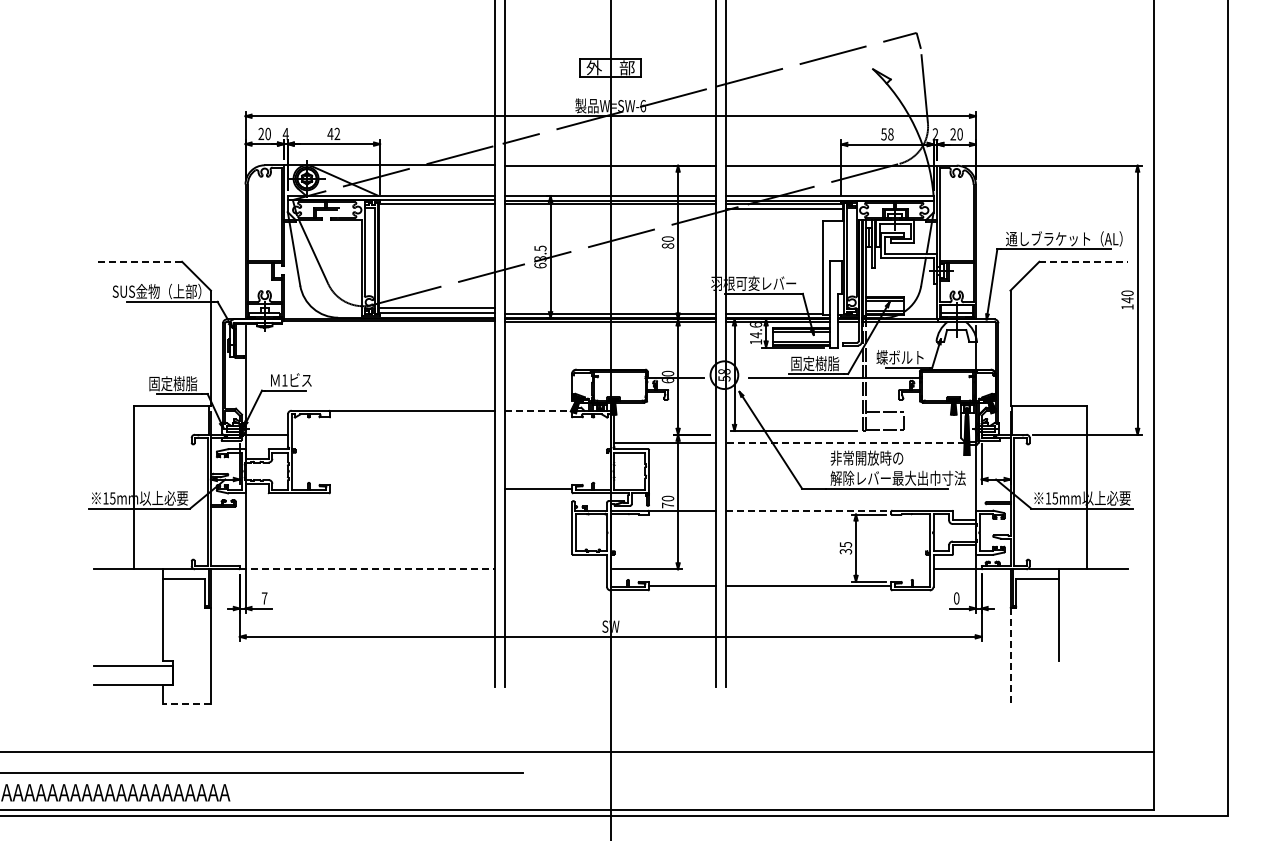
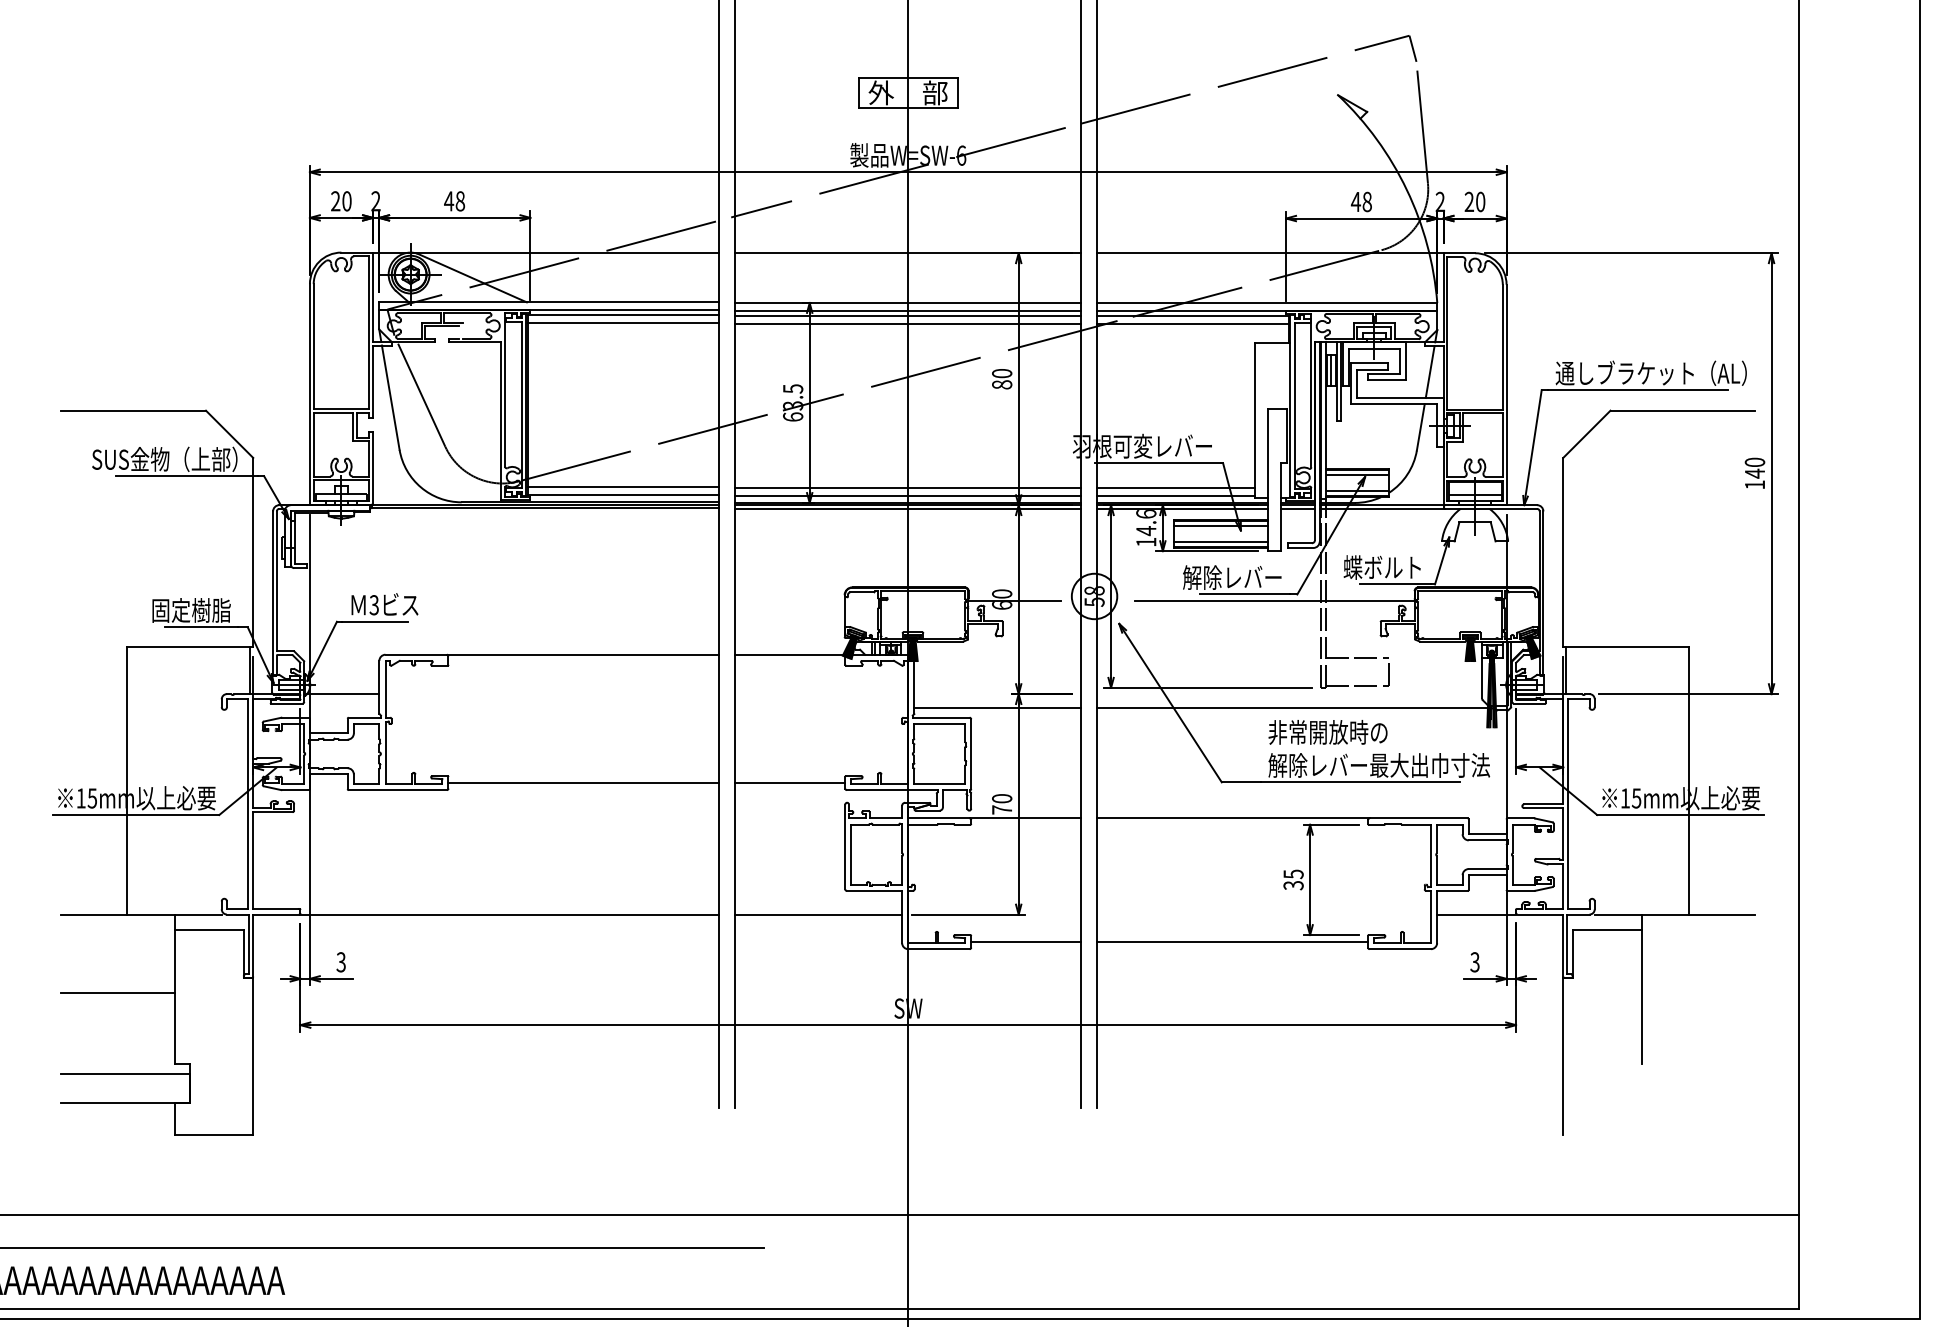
text: (285, 133) -> (375, 200), 4 -> 2
text: (337, 133) -> (460, 200), 42 -> 48
text: (883, 134) -> (1355, 202), 58 -> 48
line: (436, 208) -> (622, 323), added
line: (610, 208) -> (907, 323), added
line: (137, 261) -> (132, 410), dashed -> solid
line: (1084, 261) -> (1684, 410), dashed -> solid
line: (610, 308) -> (907, 487), added
line: (774, 308) -> (1176, 487), added
text: (808, 363) -> (1232, 577), 固定樹脂 -> 解除レバー
text: (284, 380) -> (373, 605), 1 -> 3
line: (539, 410) -> (791, 654), dashed -> solid
line: (845, 443) -> (1292, 708), dashed -> solid
line: (412, 489) -> (583, 783), added
line: (809, 510) -> (1233, 818), dashed -> solid
line: (367, 569) -> (509, 914), dashed -> solid
line: (555, 569) -> (817, 914), added
text: (264, 598) -> (340, 962), 7 -> 3
text: (956, 598) -> (1474, 962), 0 -> 3
line: (127, 617) -> (116, 993), added
line: (1010, 656) -> (1563, 1057), dashed -> solid
line: (186, 703) -> (213, 1134), dashed -> solid

